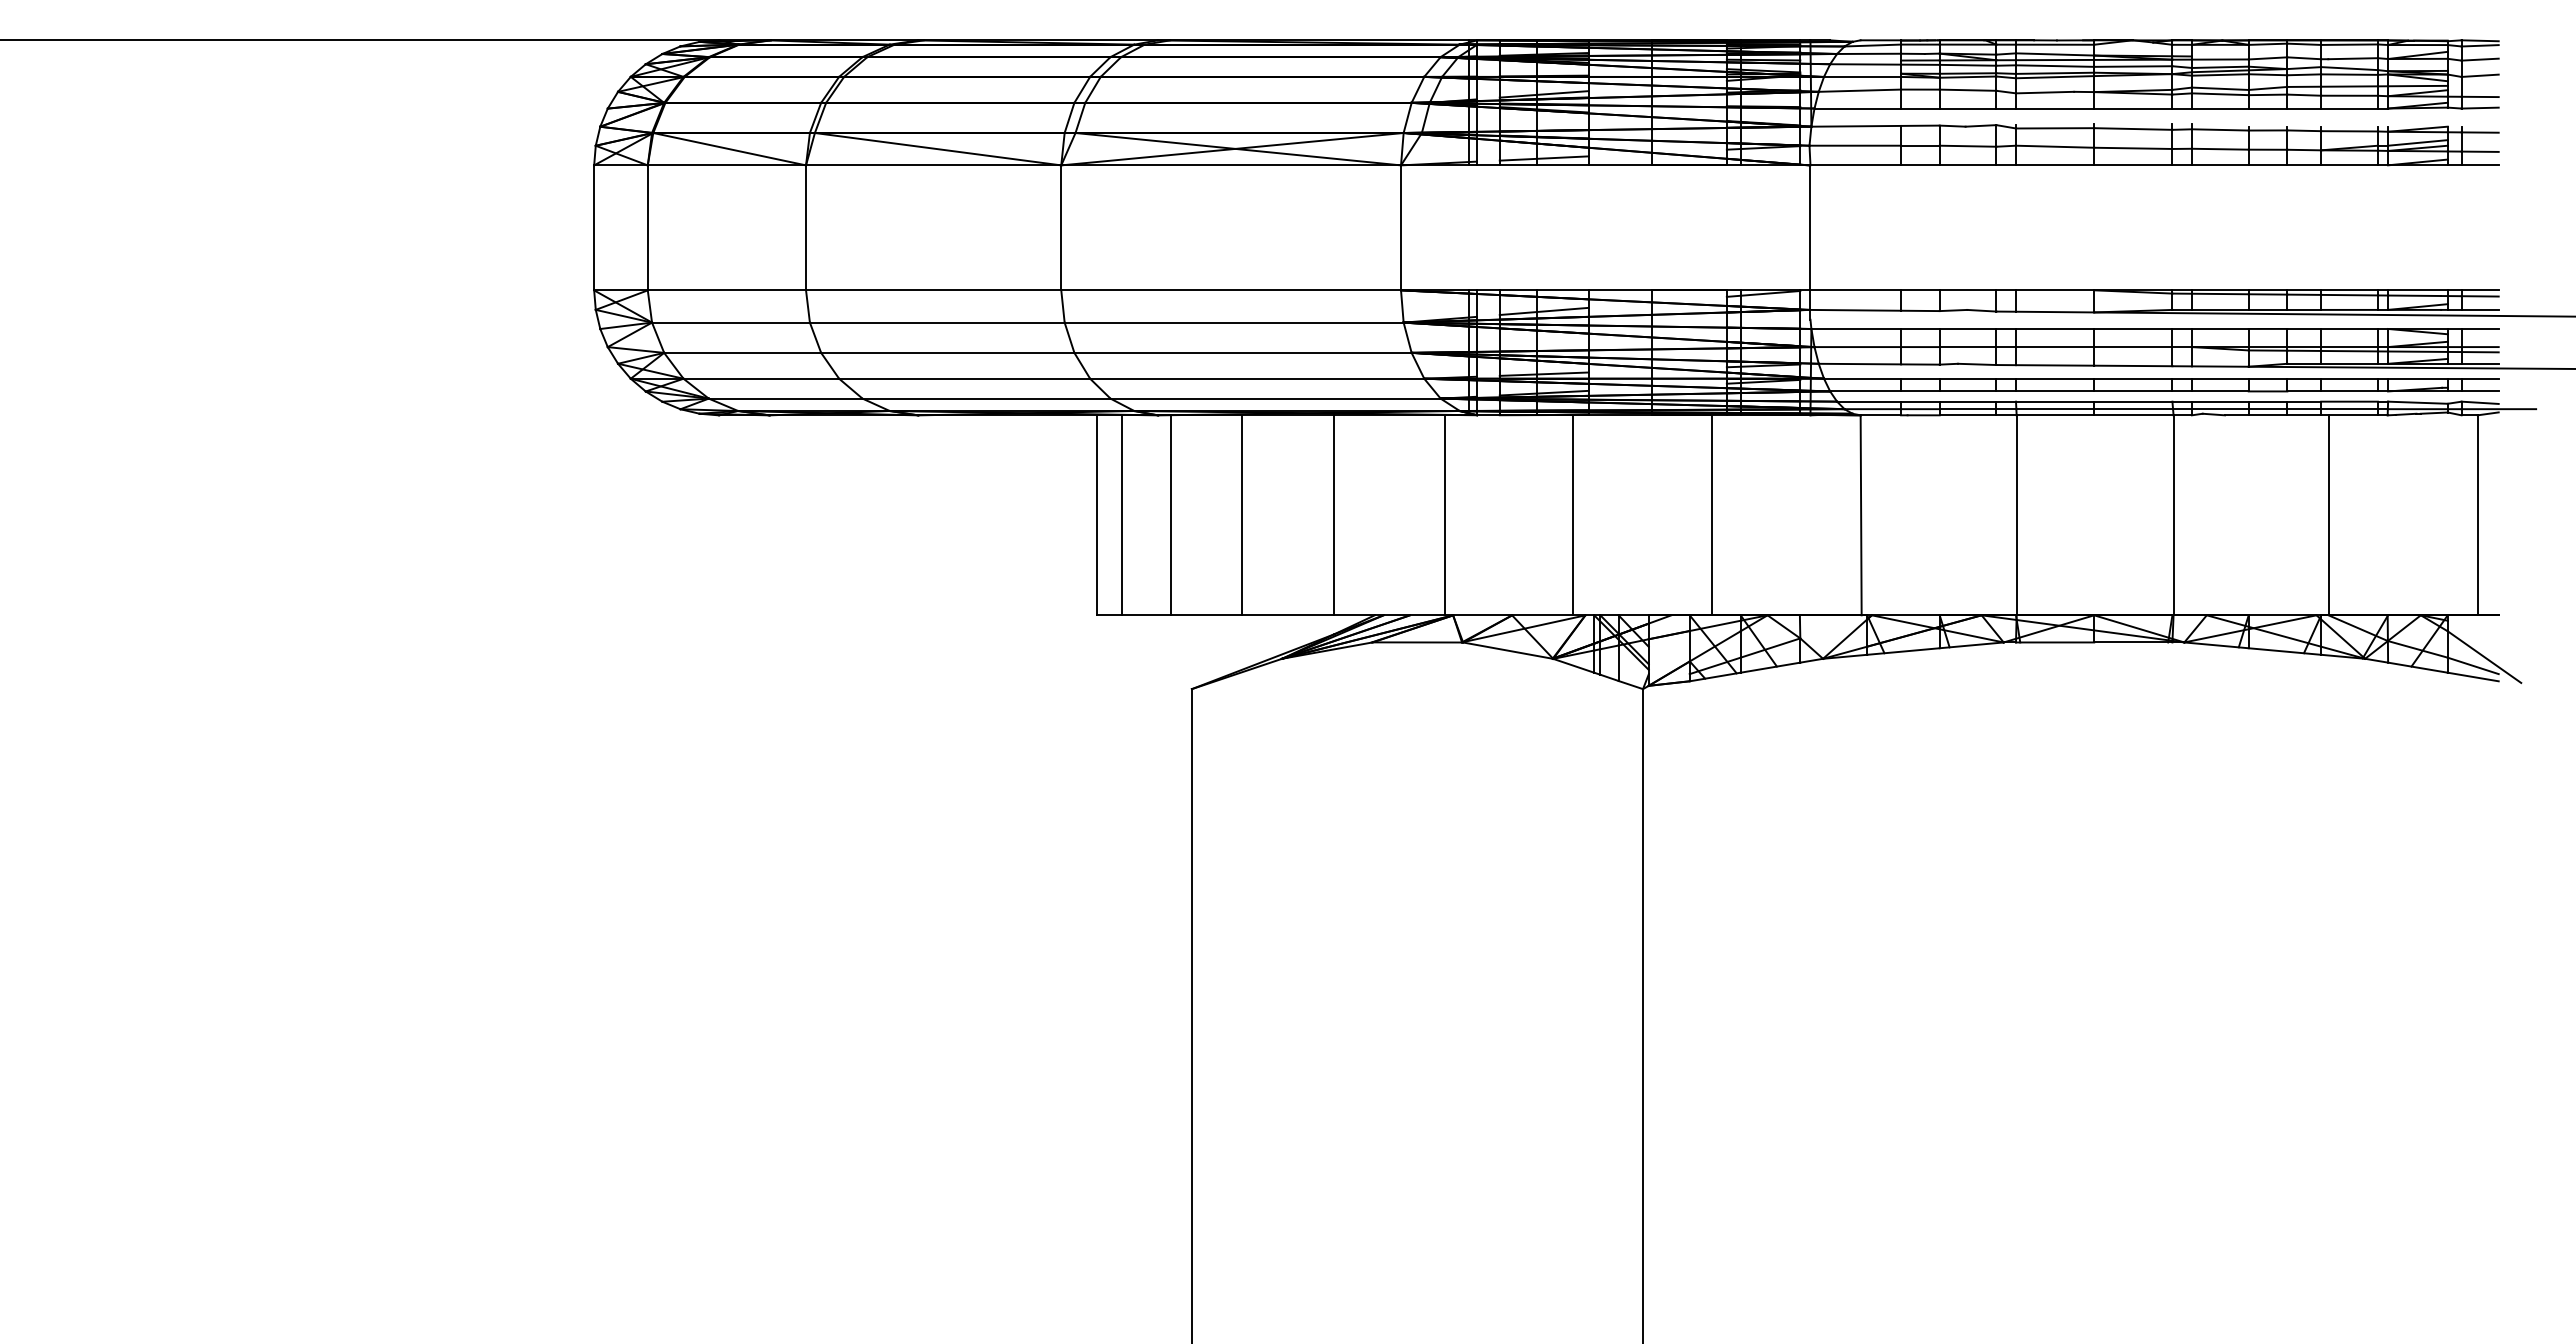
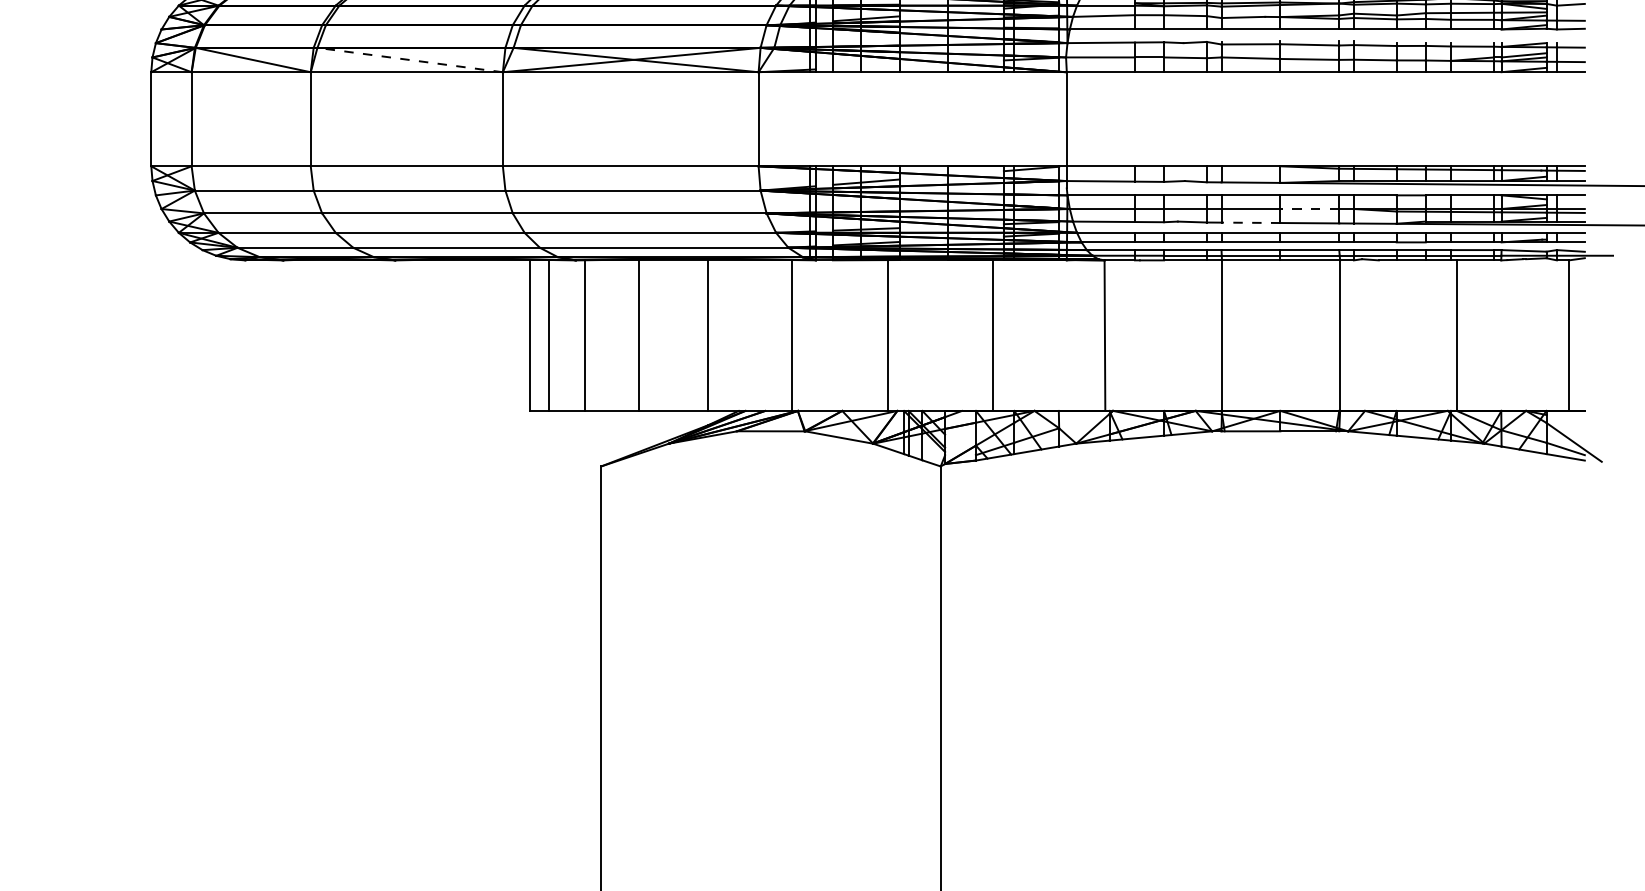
line: (937, 149) -> (409, 60), solid -> dashed
line: (1543, 158) -> (865, 67), removed
line: (2132, 347) -> (1309, 209), solid -> dashed
line: (2054, 365) -> (1250, 222), solid -> dashed

